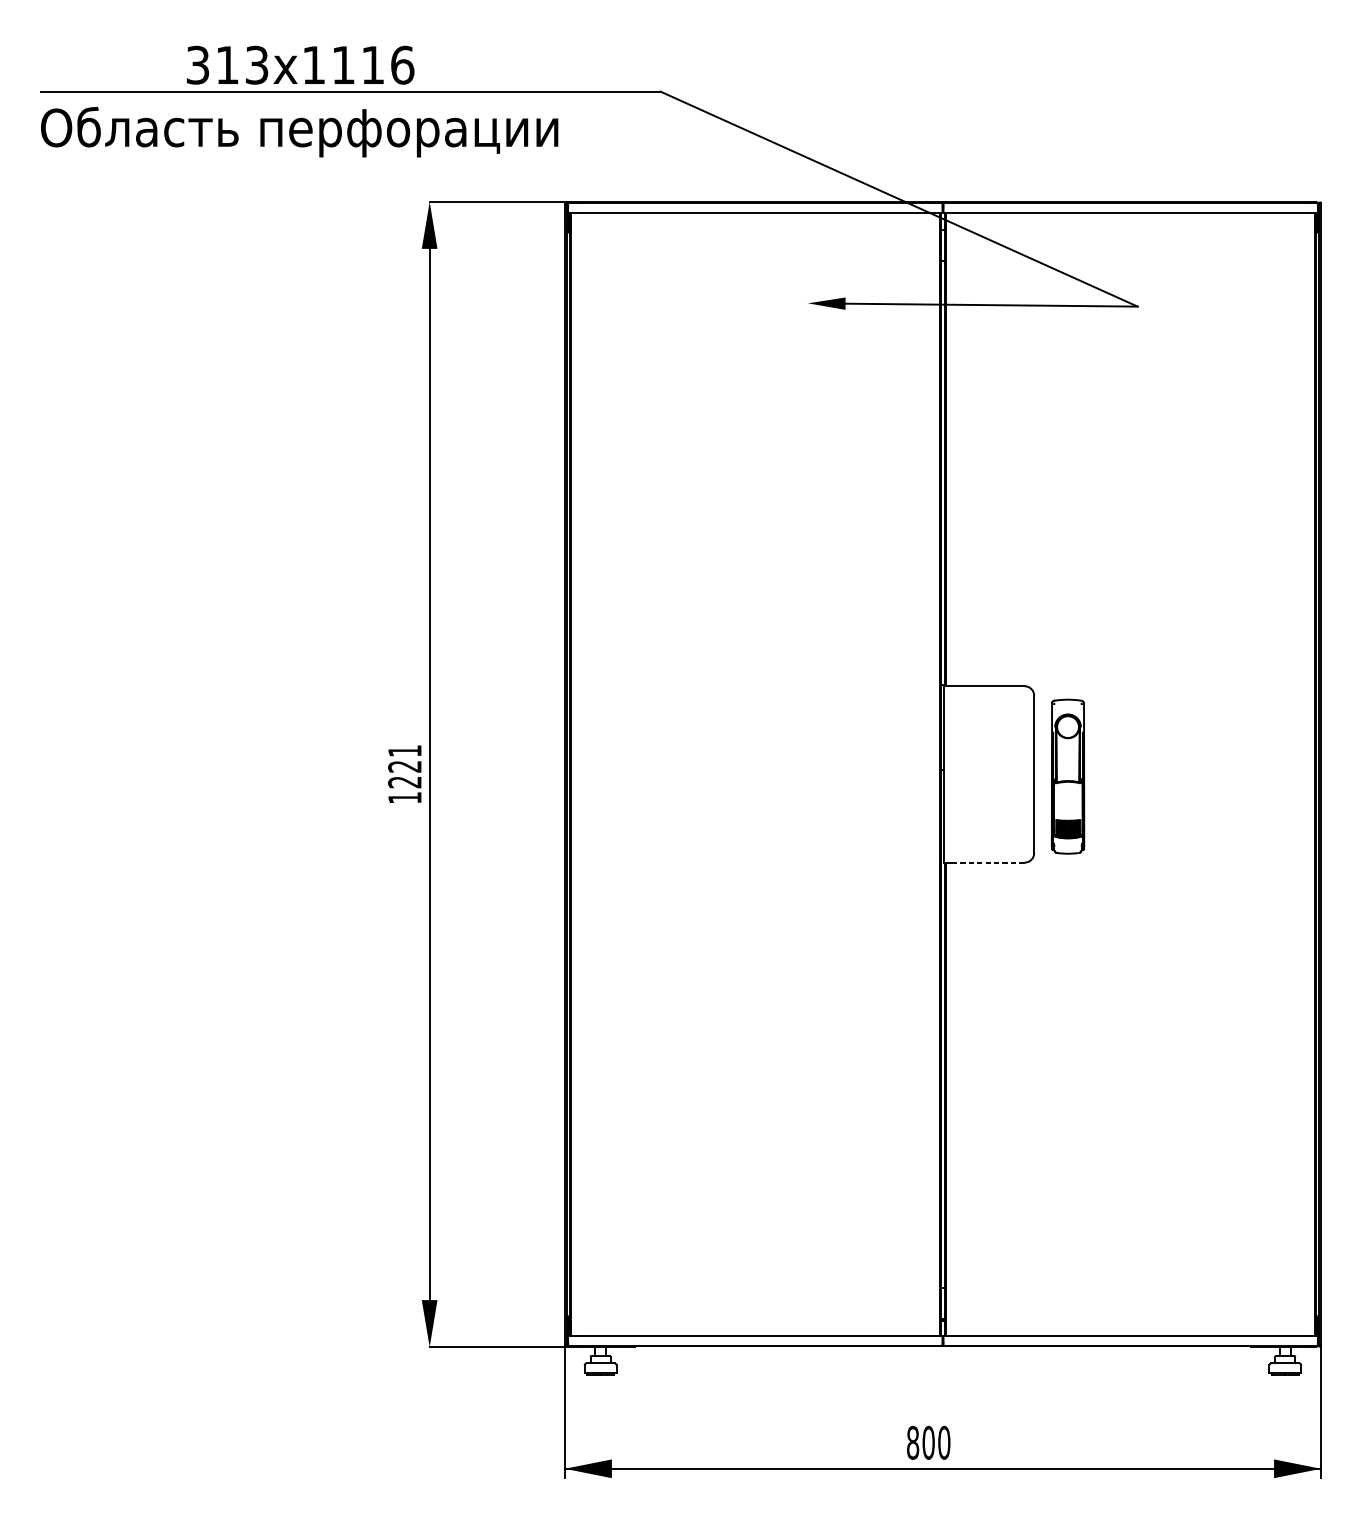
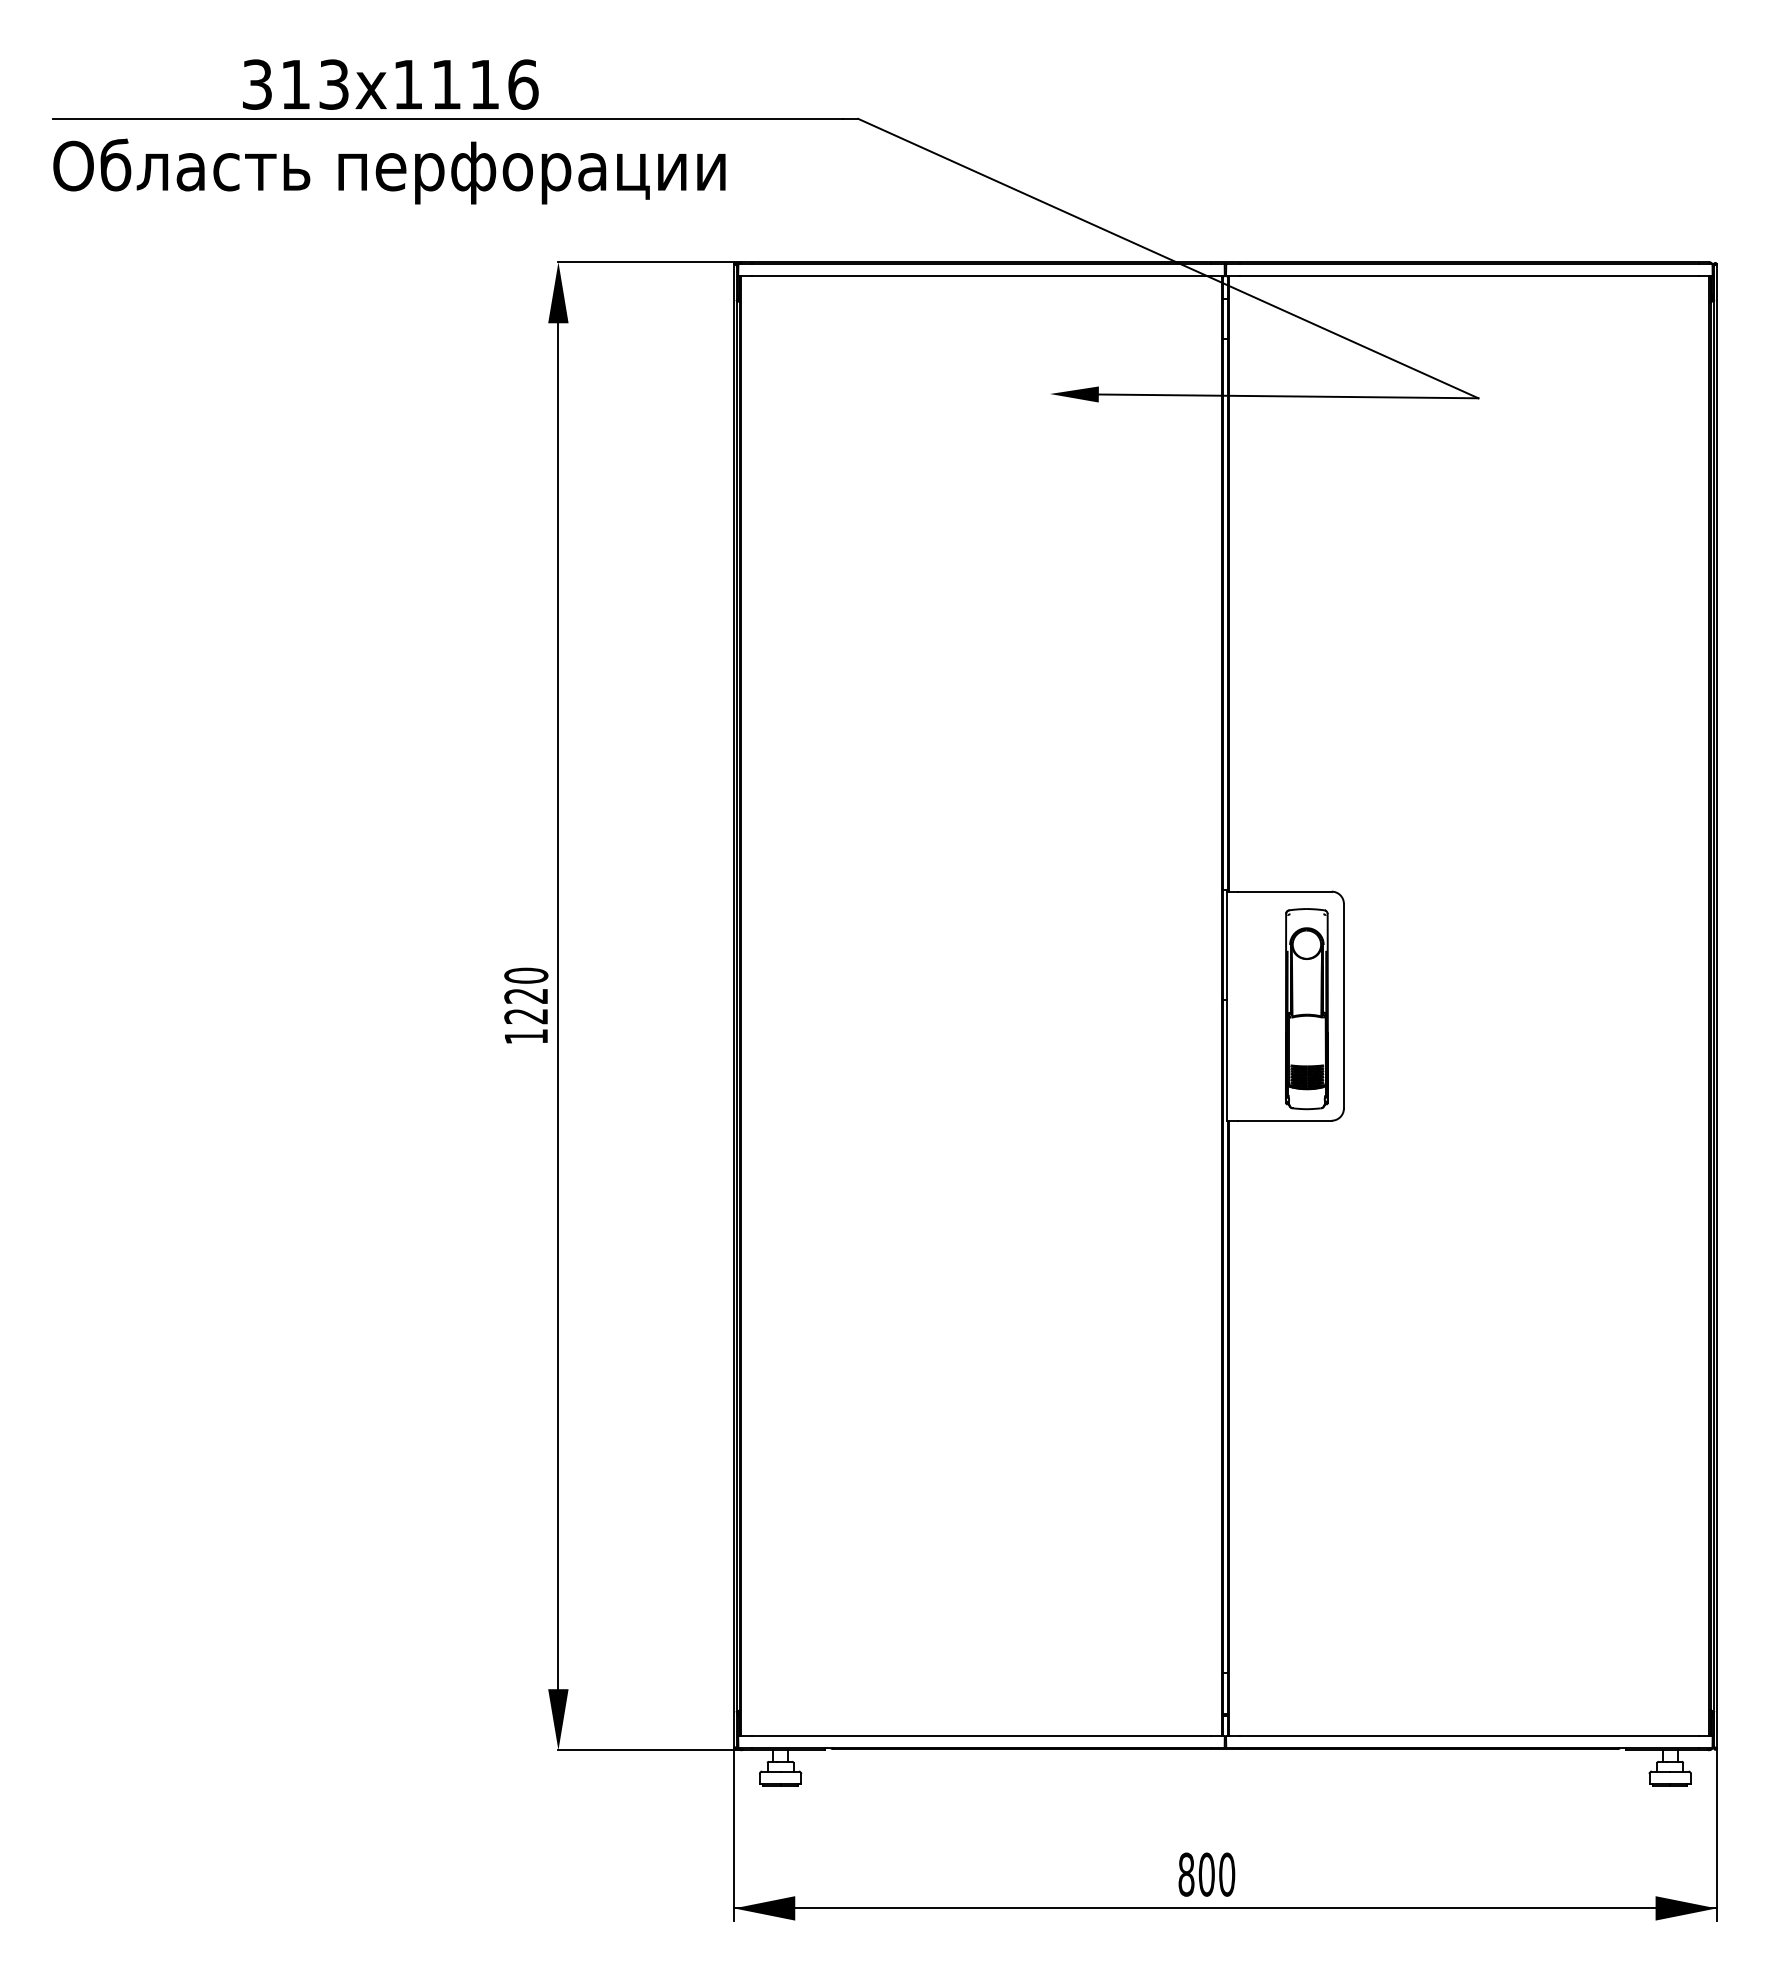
text: (405, 750) -> (526, 975), 1221 -> 1220
part: (1067, 777) -> (1306, 1009), moved
line: (988, 862) -> (1284, 1120), dashed -> solid

